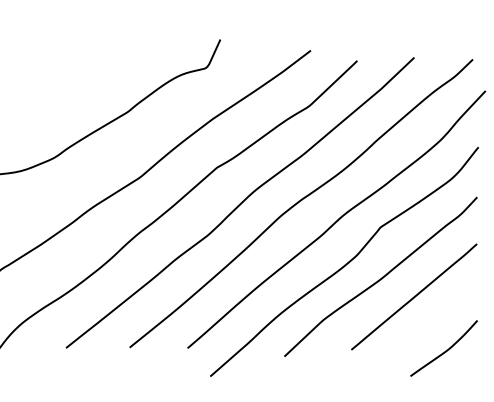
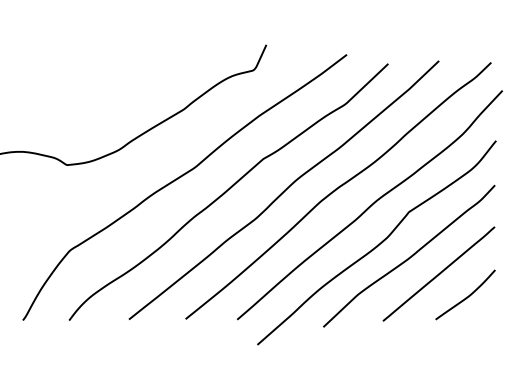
curve: (445, 350) -> (466, 296), moved

